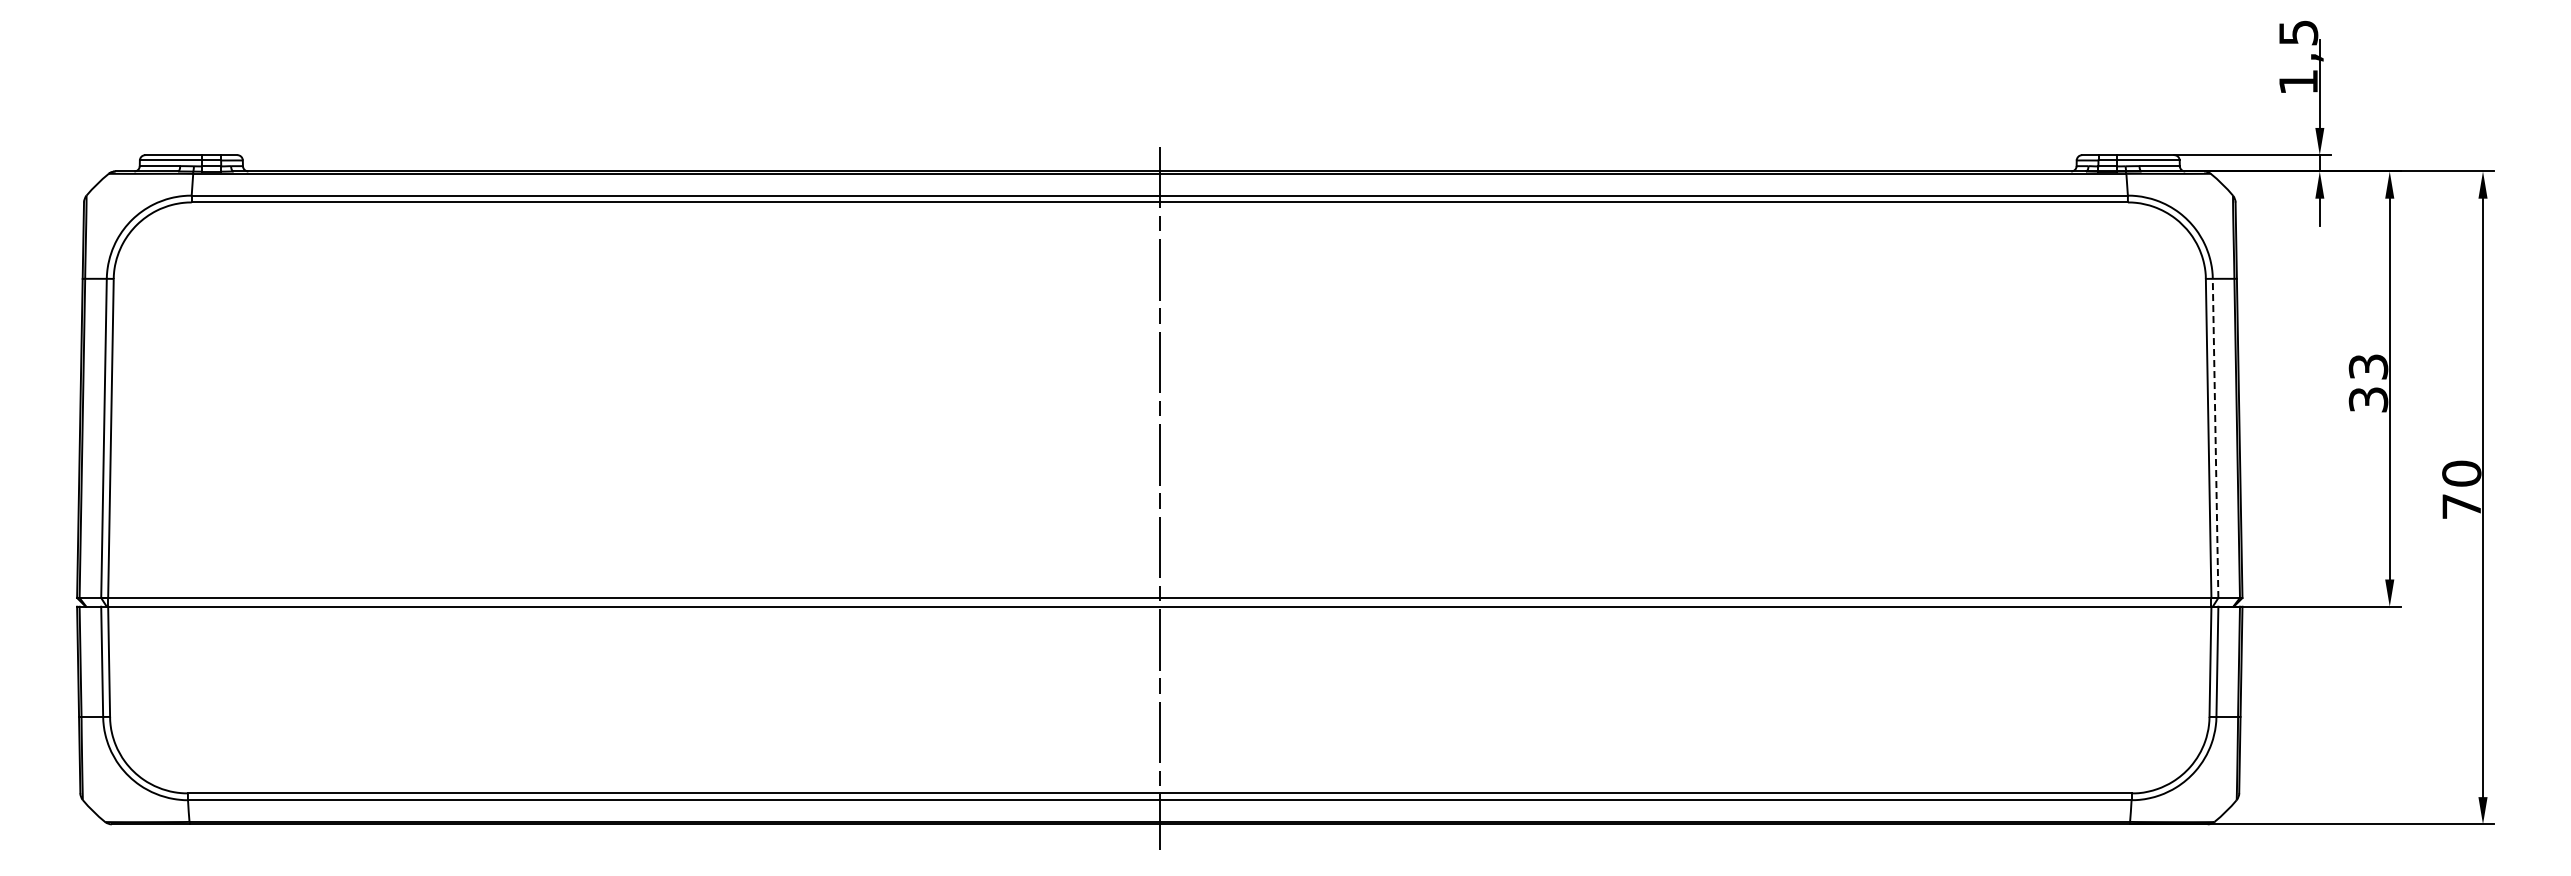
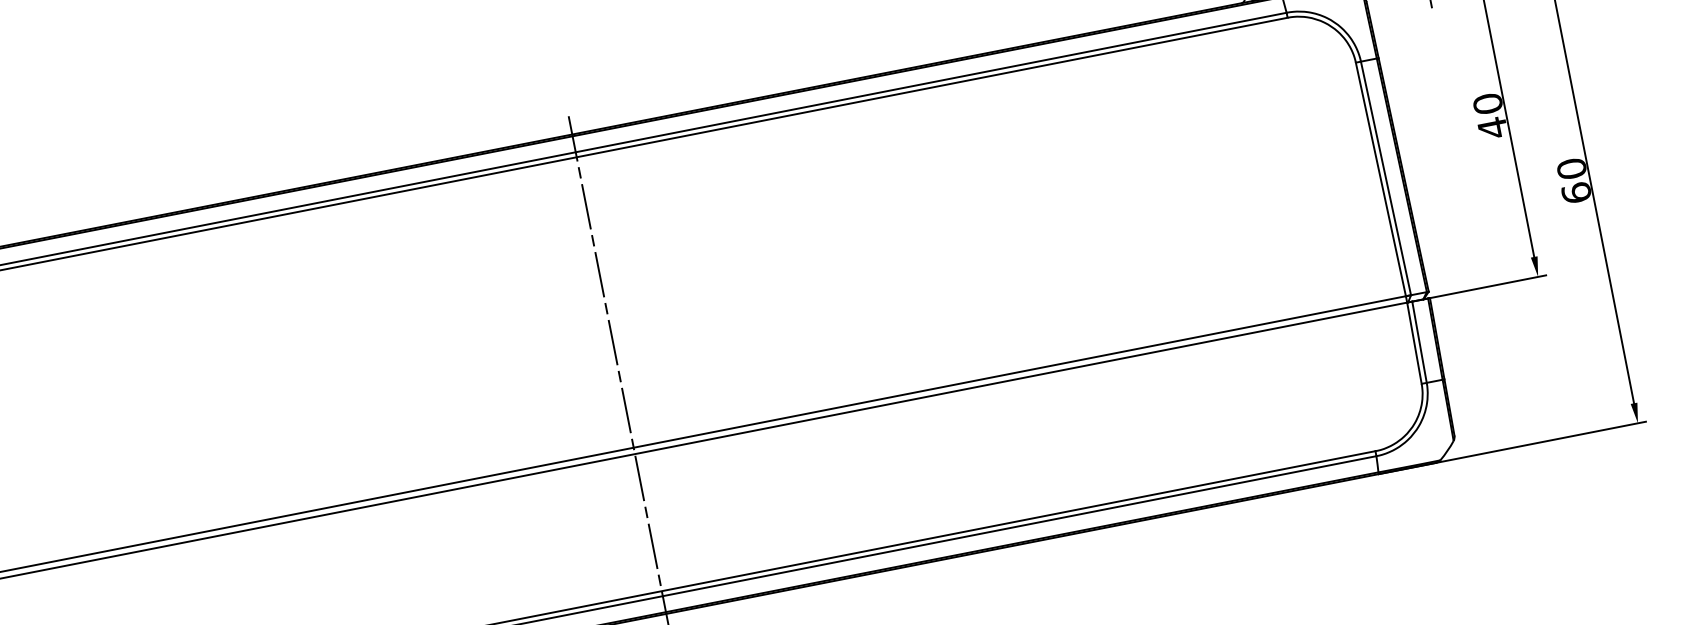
text: (2368, 383) -> (1490, 116), 33 -> 40
line: (2215, 438) -> (1385, 178), dashed -> solid
text: (2461, 506) -> (1576, 193), 70 -> 60

